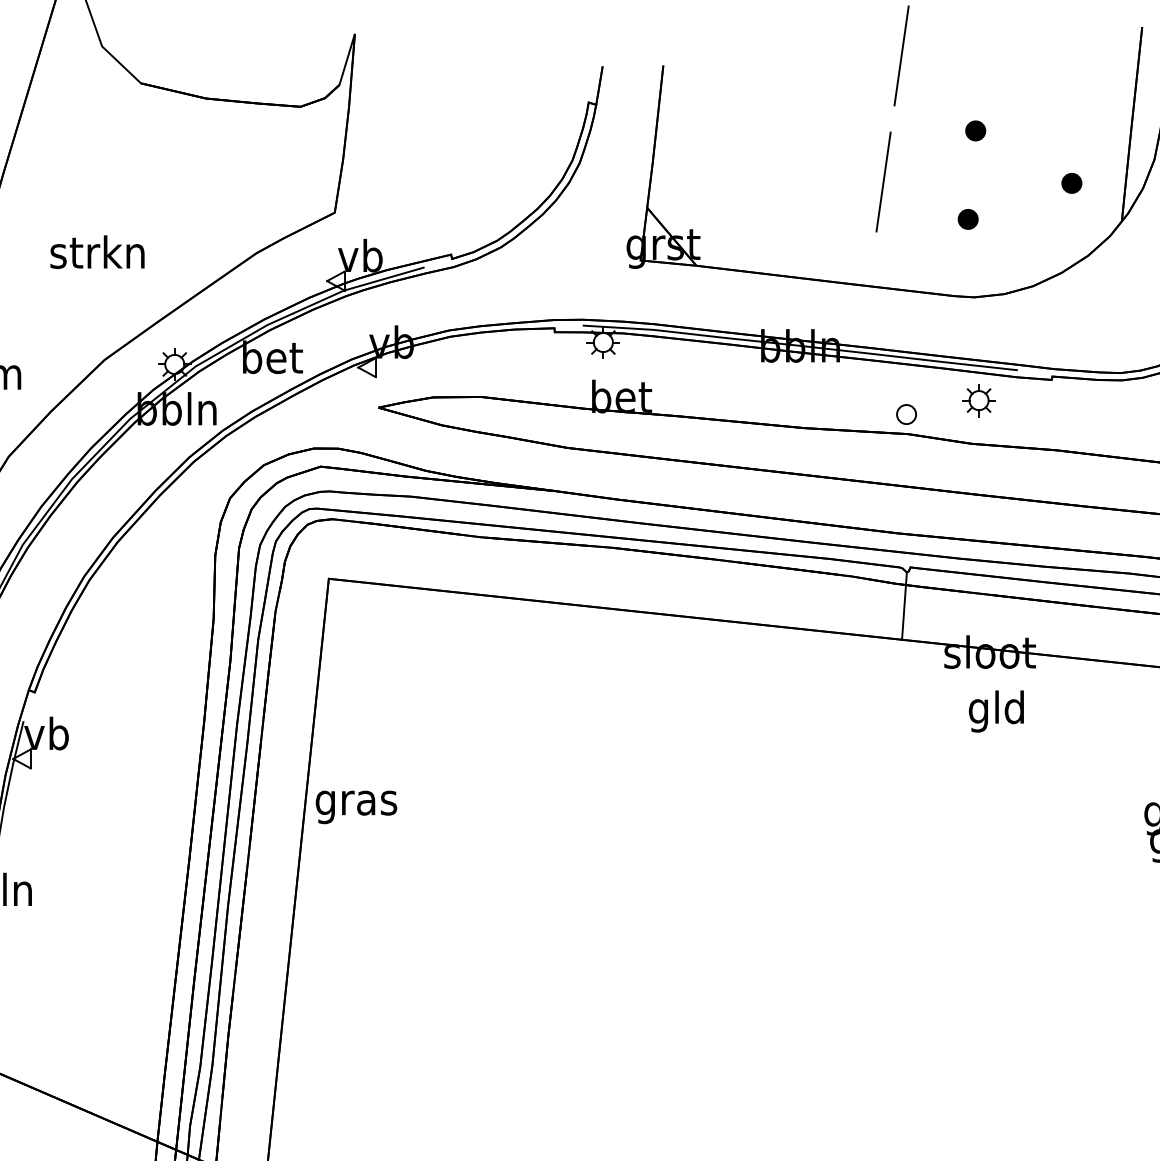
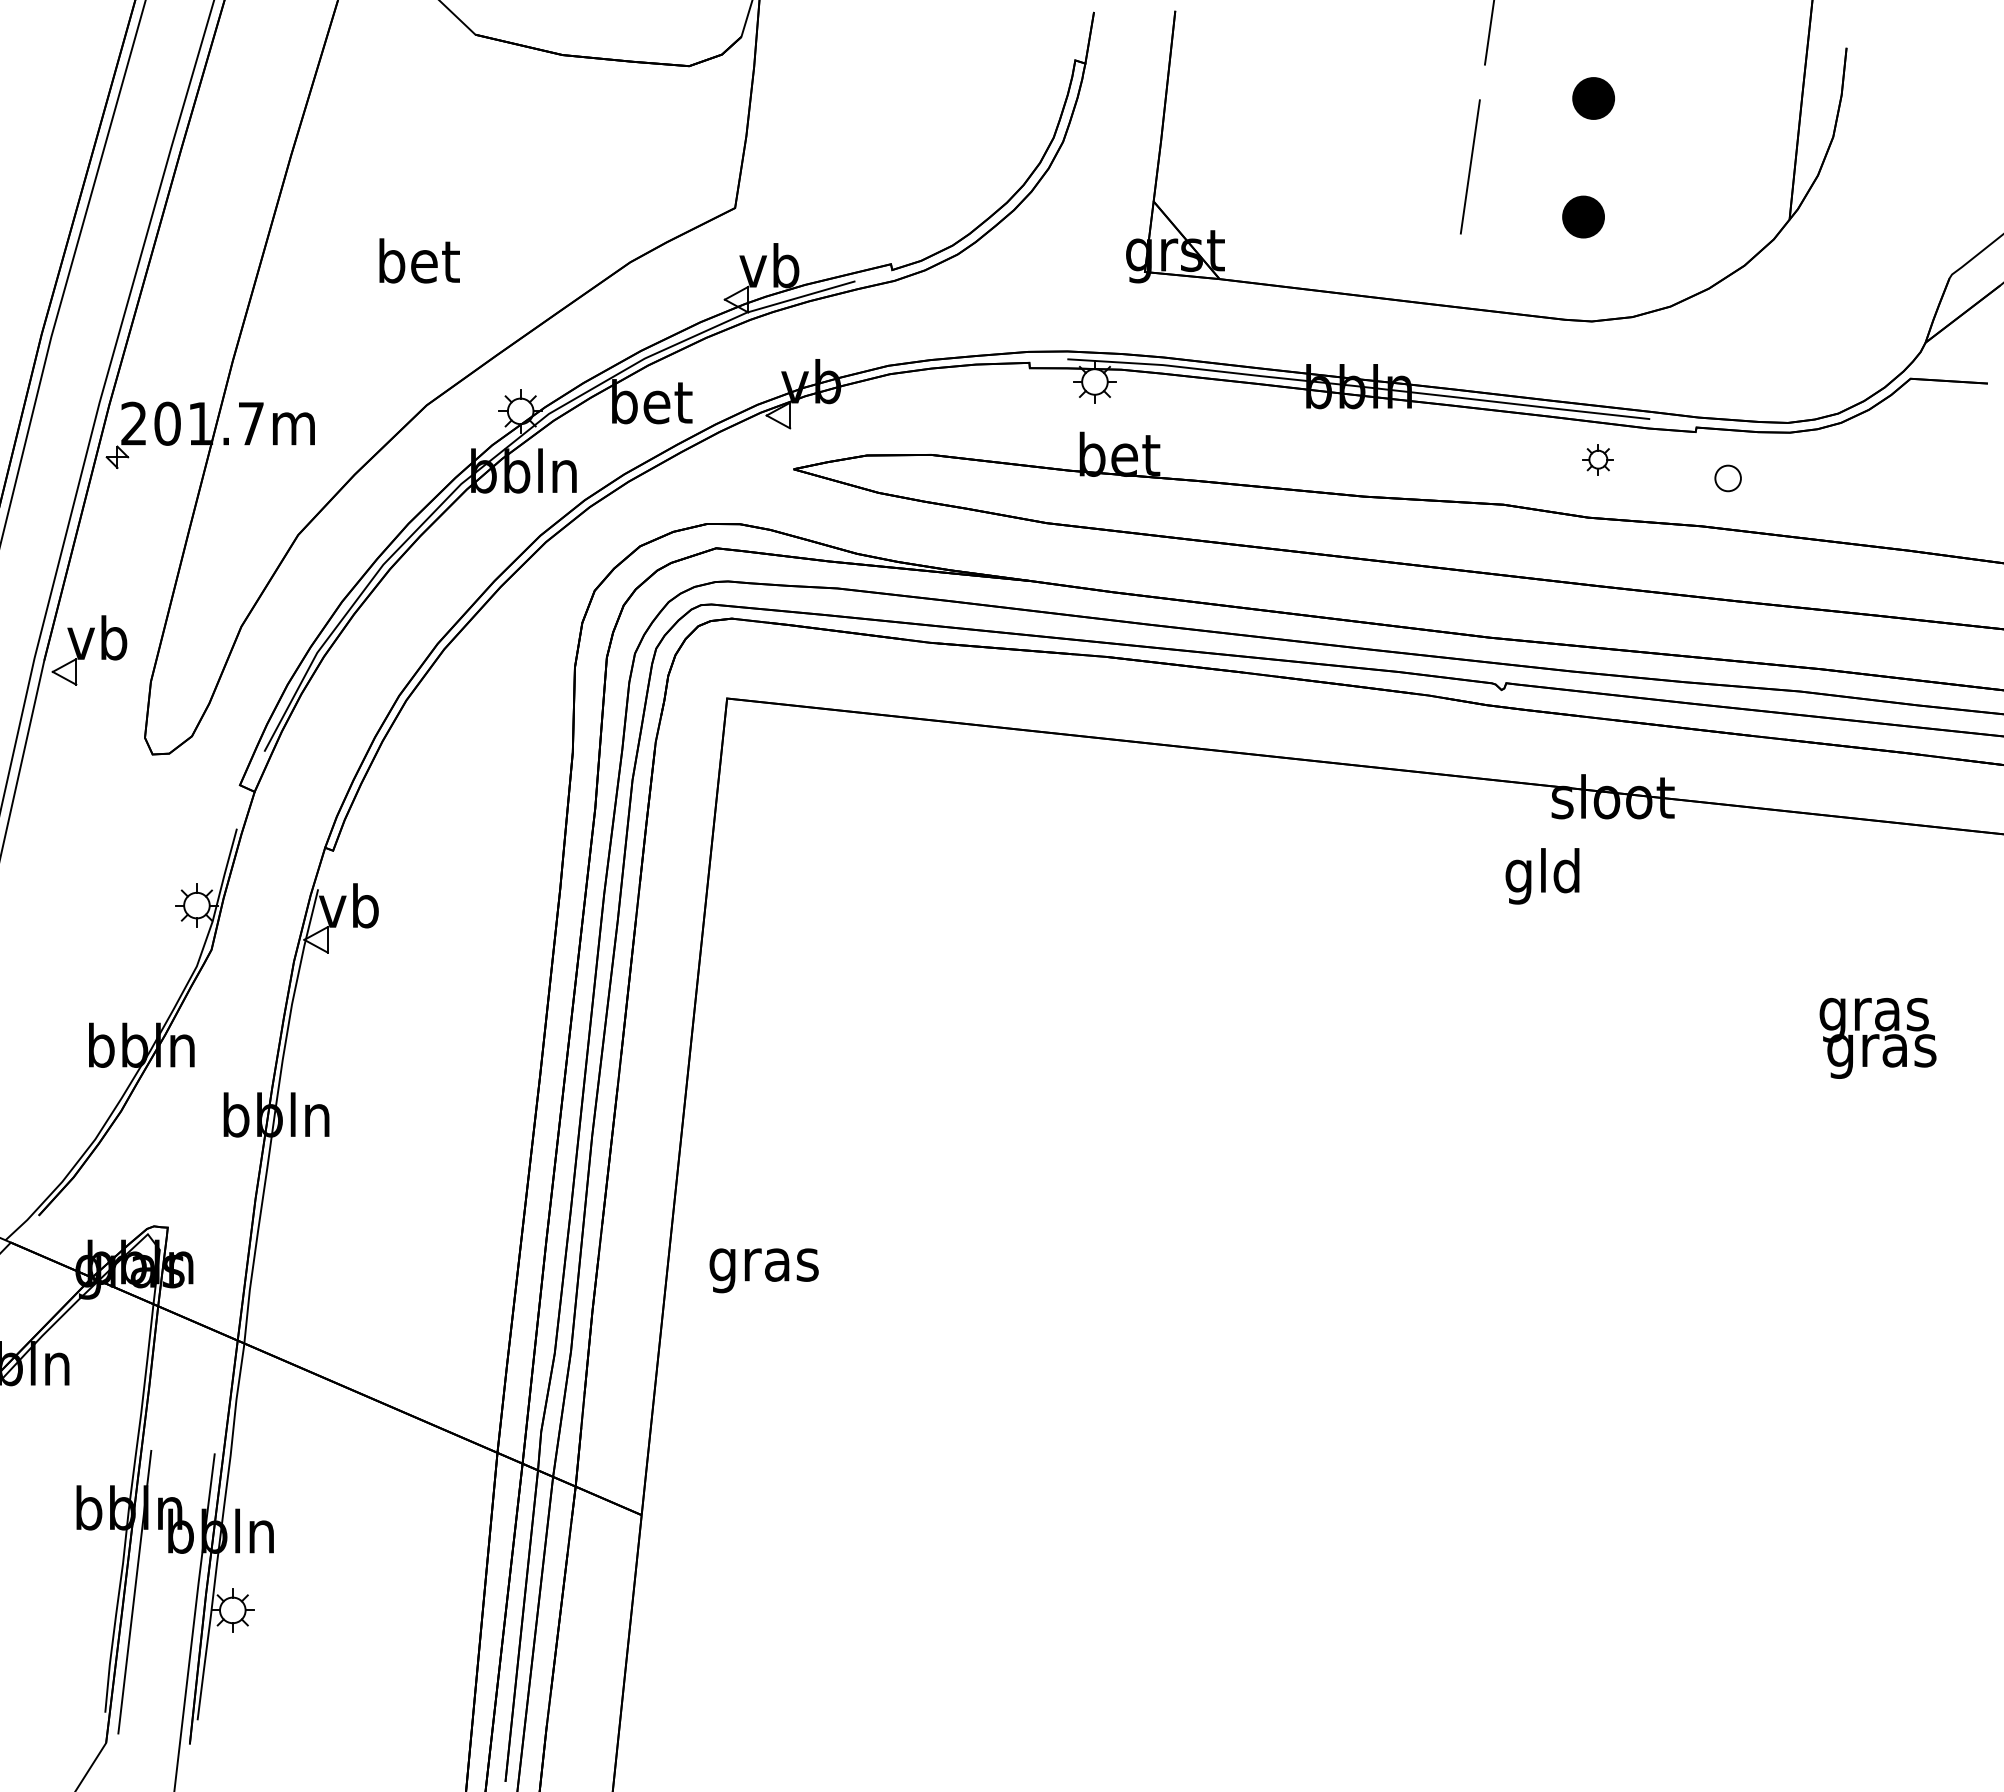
part: (975, 130) -> (1593, 98), size x1.6
part: (1071, 183) -> (1722, 168), removed
part: (968, 219) -> (1583, 216), size x1.6
text: (97, 251) -> (417, 260), strkn -> bet
part: (979, 400) -> (1598, 459), size x0.7
part: (906, 414) -> (1727, 478), moved
line: (904, 606) -> (1498, 735), removed
text: (996, 711) -> (1542, 876), moved
text: (355, 807) -> (763, 1270), moved

